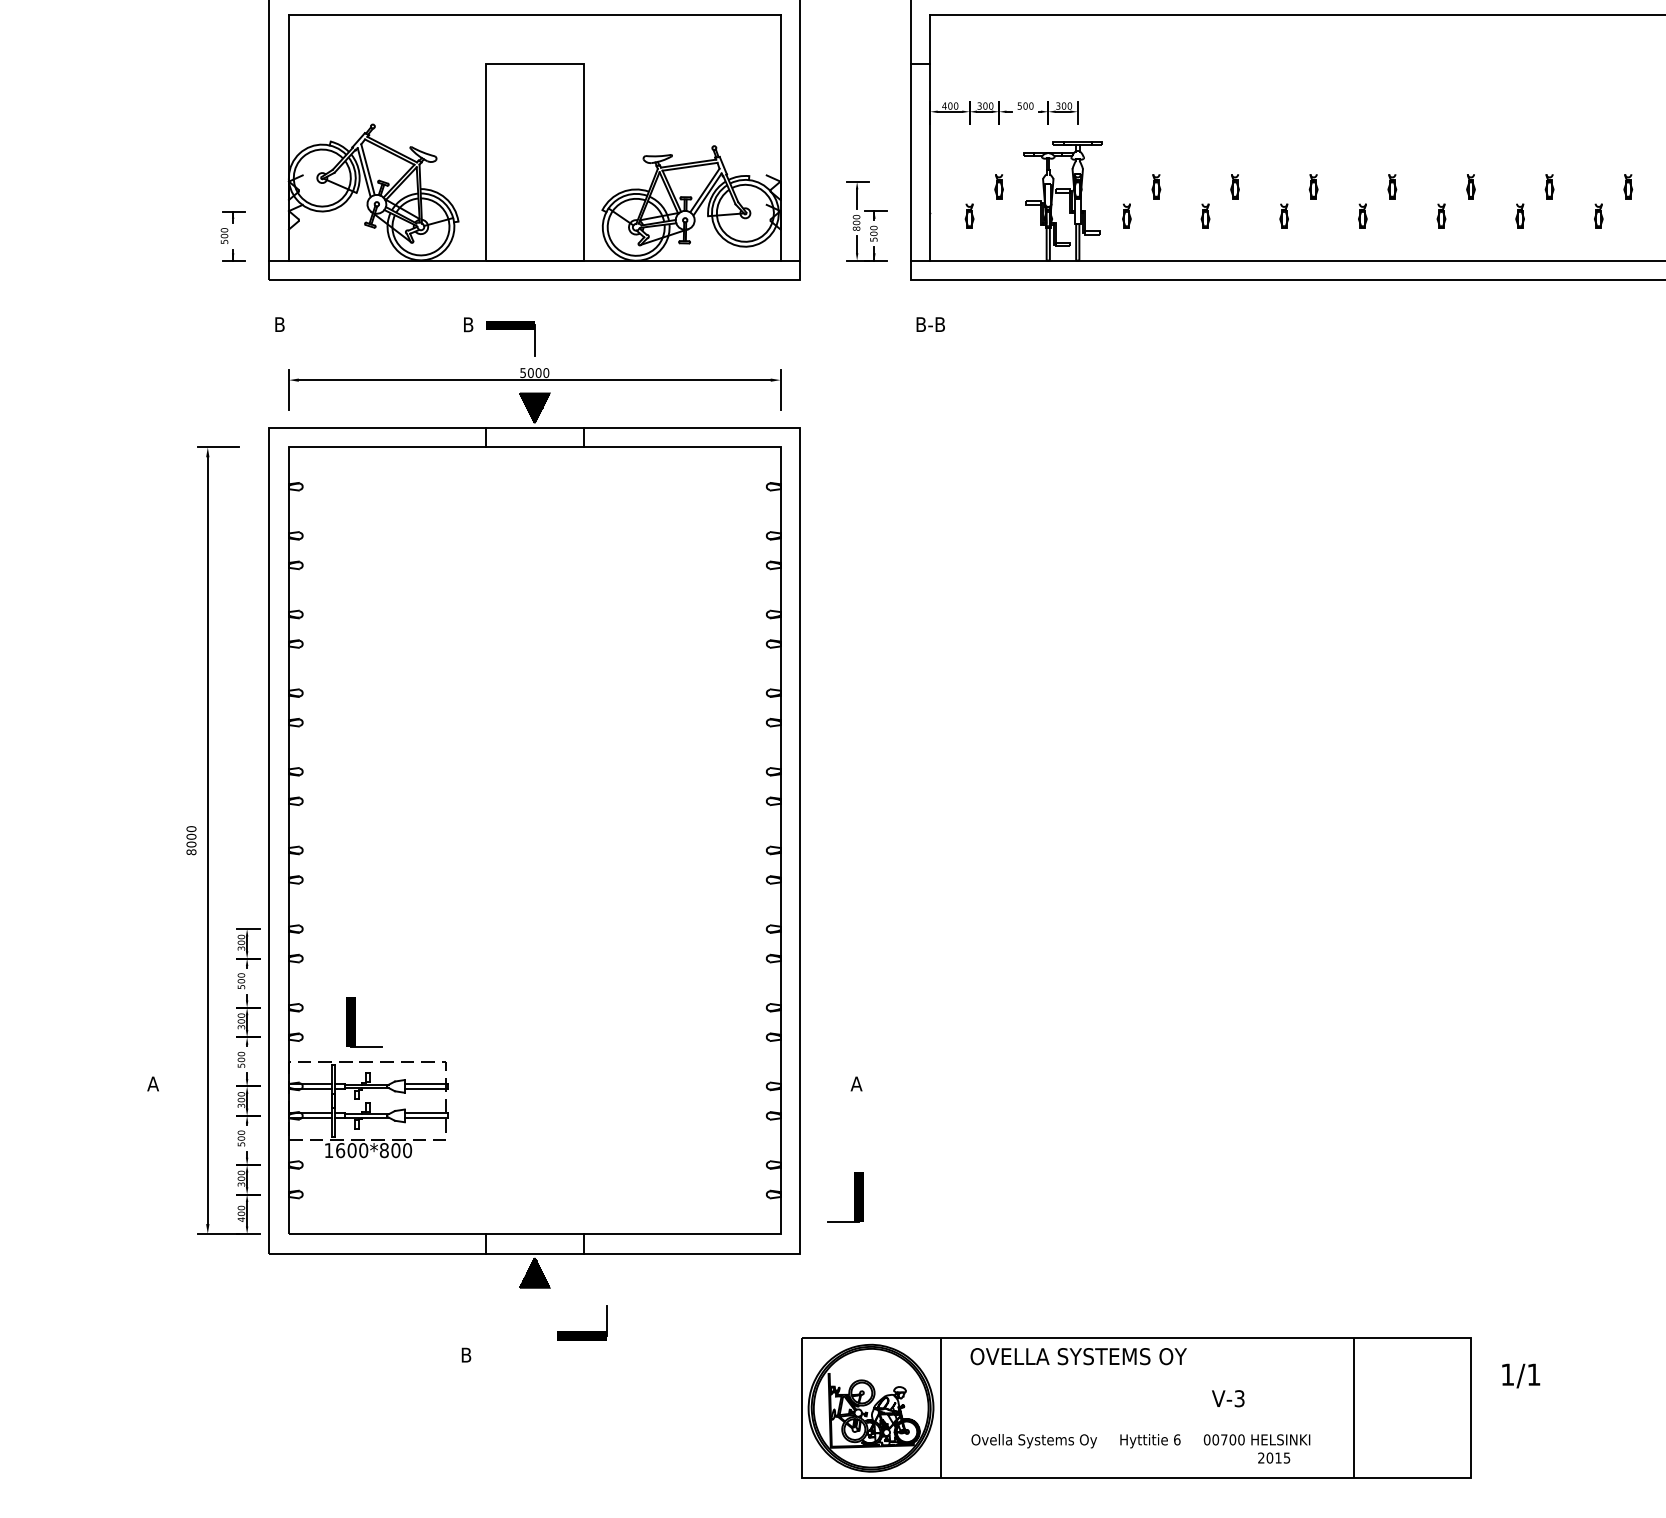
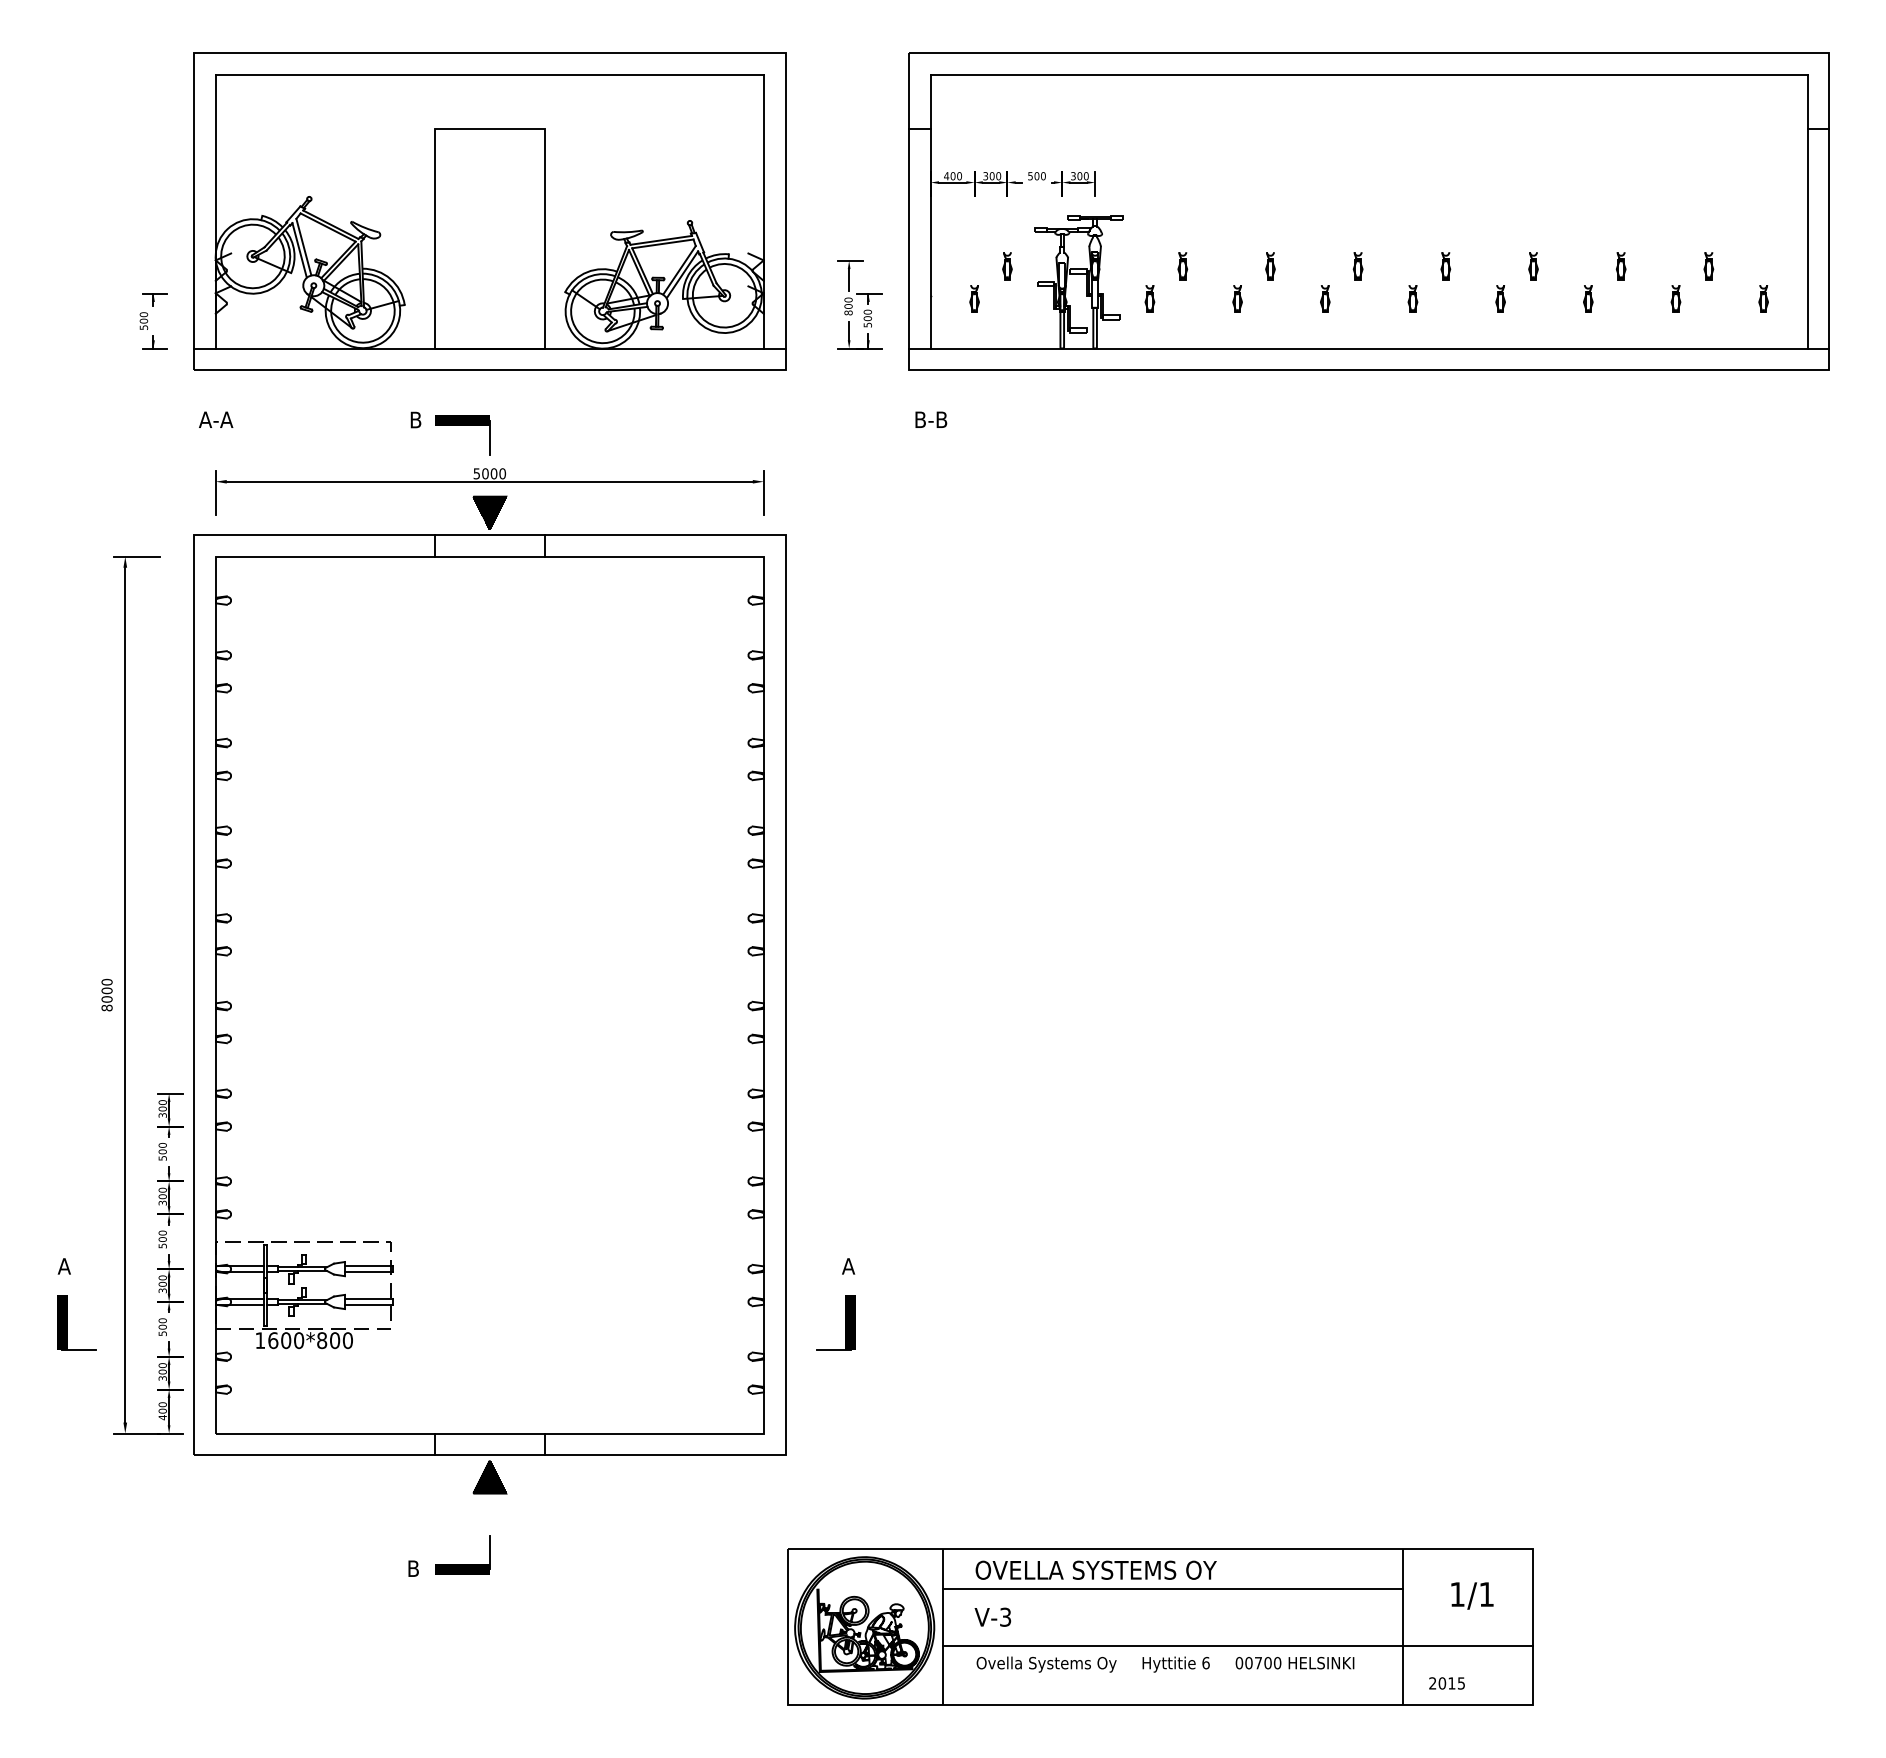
text: (289, 324) -> (216, 419), B -> A-A
part: (356, 1022) -> (67, 1322), moved
part: (853, 1197) -> (845, 1322), moved
part: (582, 1331) -> (462, 1564), moved
line: (1147, 1373) -> (1172, 1589), added
text: (1521, 1375) -> (1472, 1595), moved
text: (1227, 1398) -> (992, 1616), moved
line: (1205, 1424) -> (1237, 1645), added
text: (1273, 1458) -> (1446, 1683), moved

